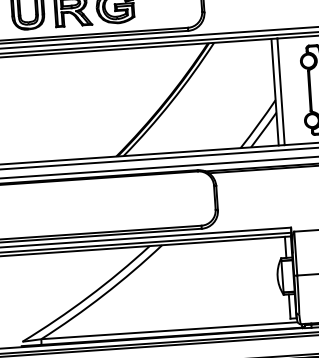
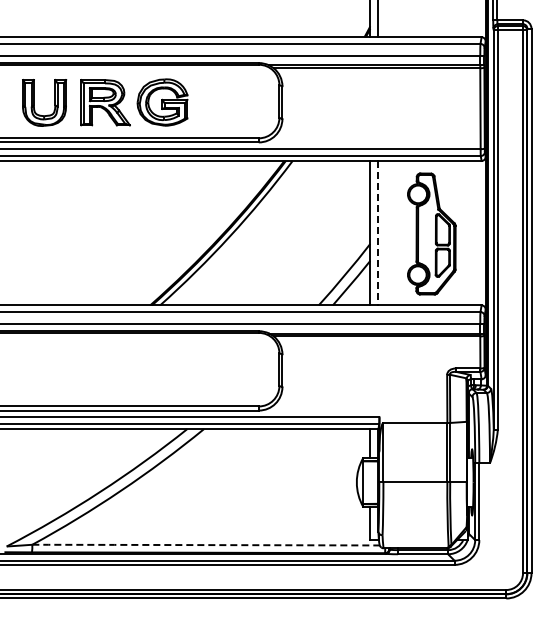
line: (281, 92) -> (378, 233), solid -> dashed
line: (169, 331) -> (205, 545), solid -> dashed

